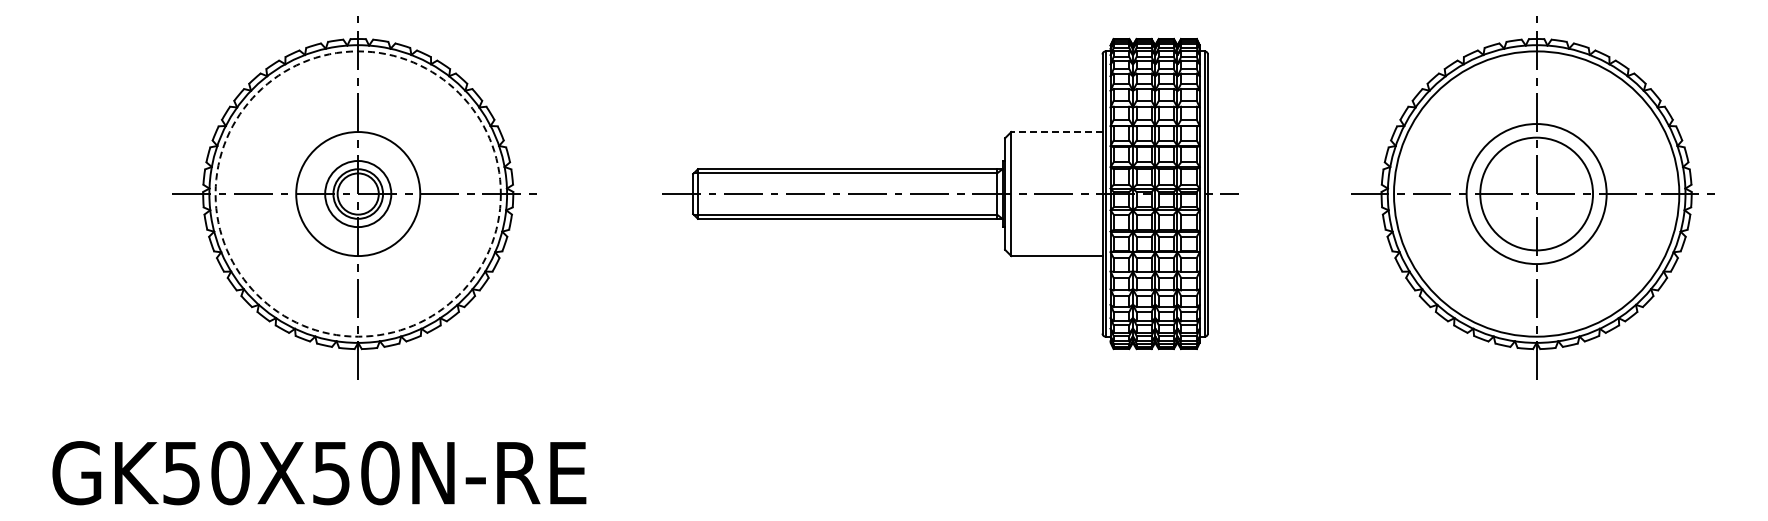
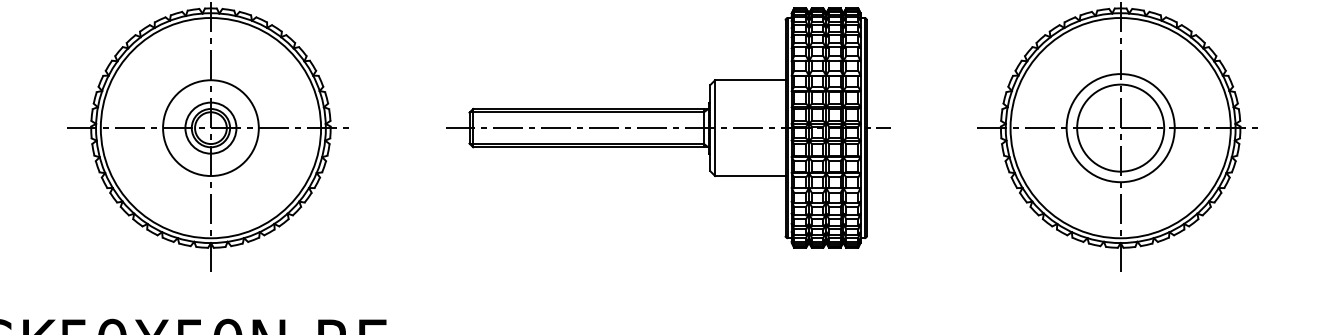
line: (1056, 132) -> (750, 80), dashed -> solid
circle: (357, 193) -> (210, 127), dashed -> solid

